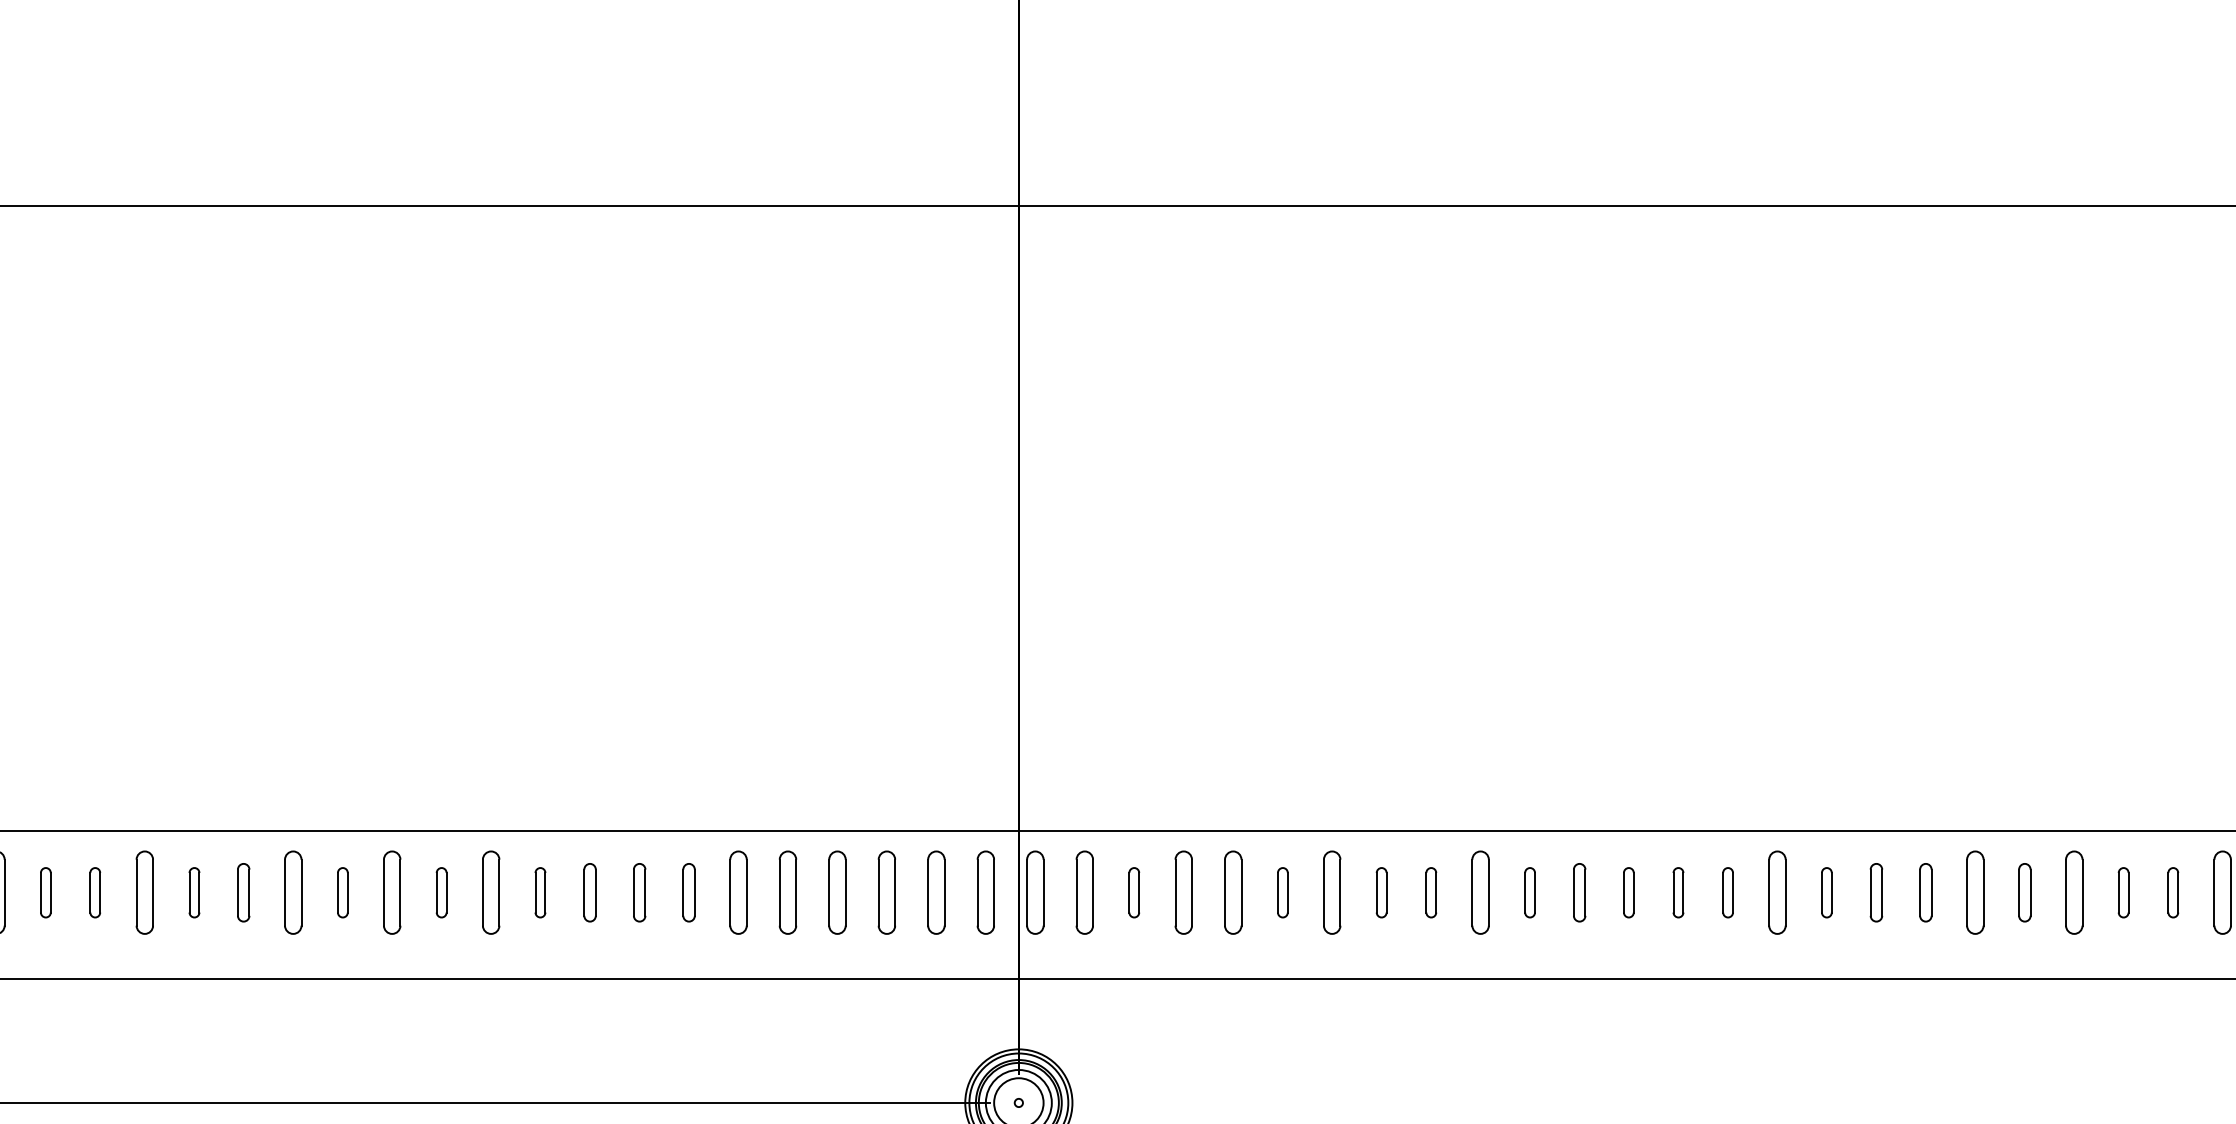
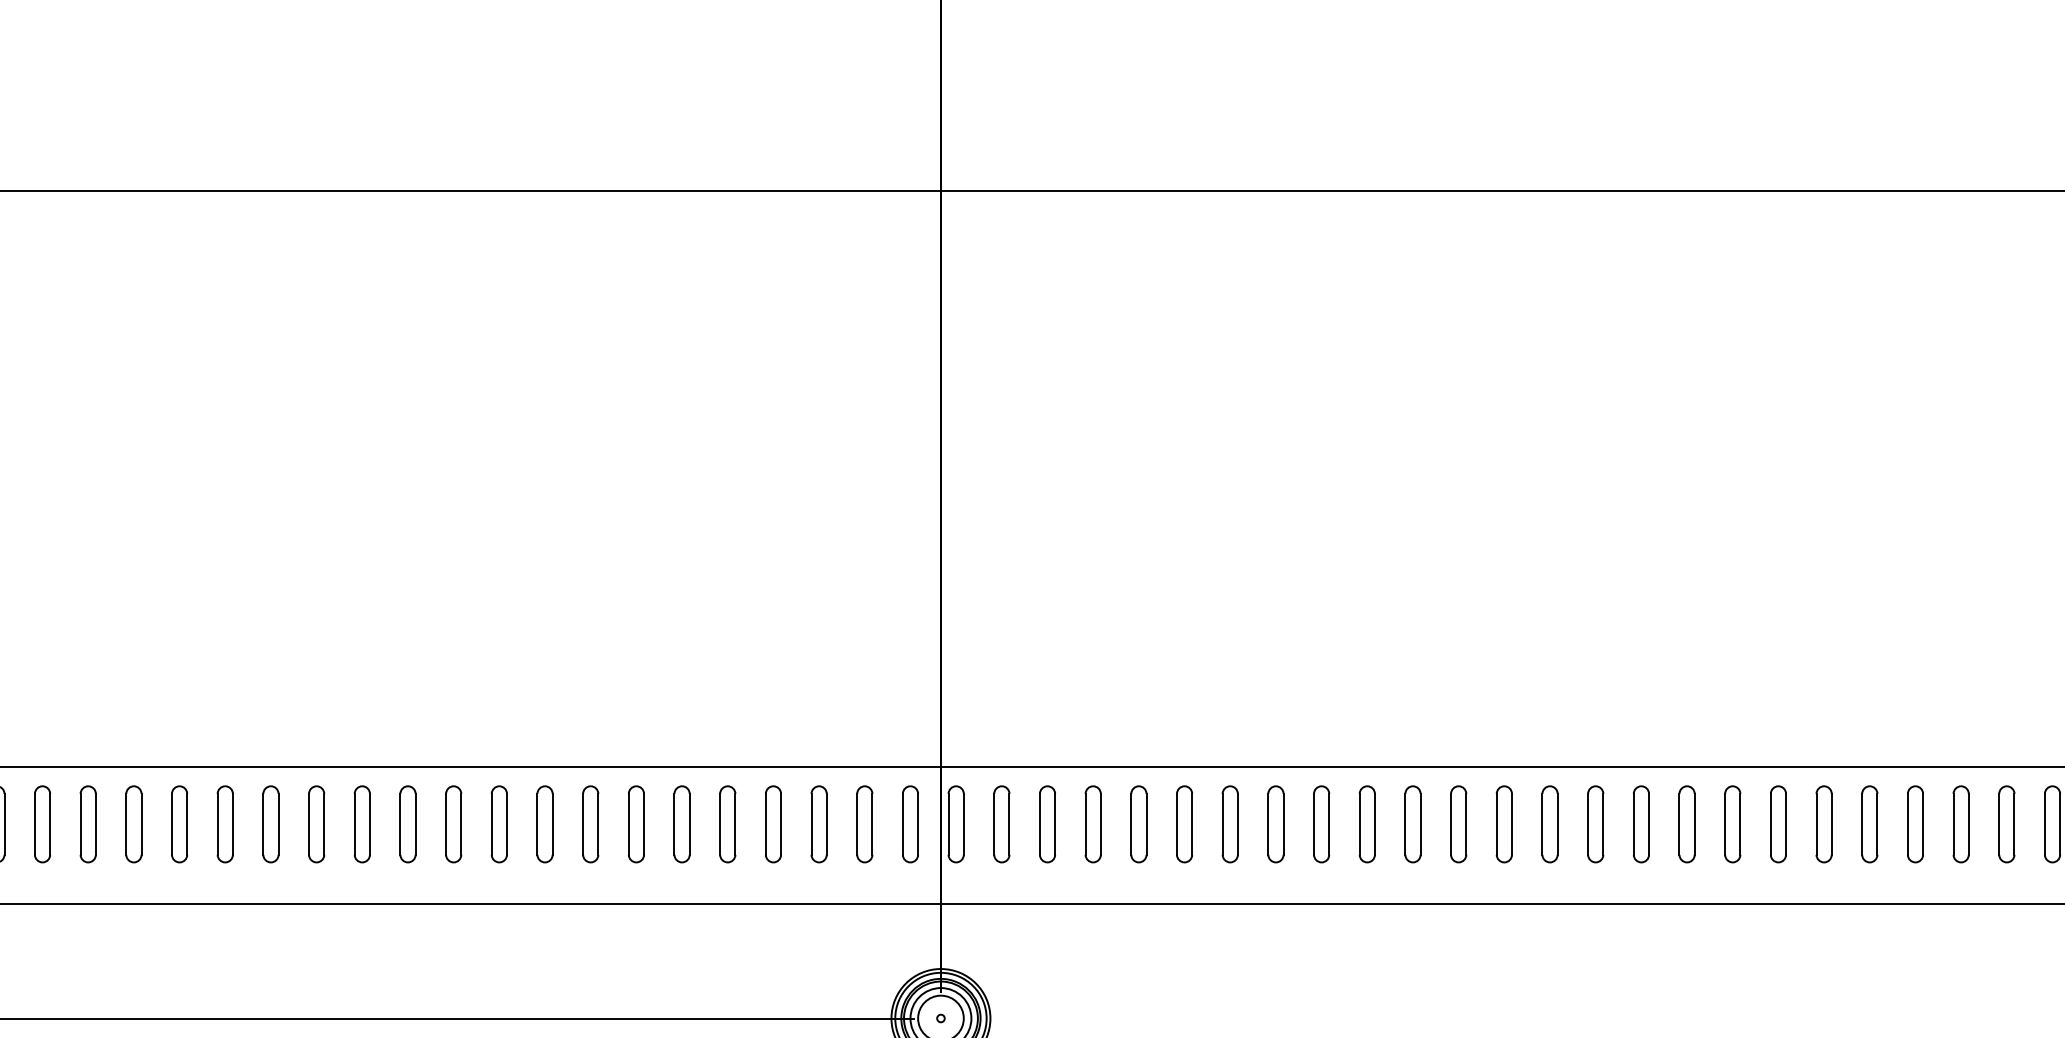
part: (45, 892) -> (42, 824), size x1.67
part: (94, 892) -> (87, 824), size x1.67
part: (194, 892) -> (179, 824), size x1.67
part: (242, 892) -> (224, 824), size x1.43
part: (342, 892) -> (316, 824), size x1.67
part: (441, 892) -> (407, 824), size x1.67
part: (539, 892) -> (498, 824), size x1.67
part: (589, 892) -> (544, 824), size x1.43
part: (639, 892) -> (590, 824), size x1.43
part: (689, 892) -> (636, 824), size x1.43
part: (1134, 892) -> (1047, 824), size x1.67
part: (1282, 892) -> (1184, 824), size x1.67
part: (1381, 892) -> (1275, 824), size x1.67
part: (1430, 892) -> (1321, 824), size x1.67
part: (1529, 892) -> (1412, 824), size x1.67
part: (1579, 892) -> (1458, 824), size x1.43
part: (1628, 892) -> (1503, 824), size x1.67
part: (1677, 892) -> (1549, 824), size x1.67
part: (1727, 892) -> (1595, 824), size x1.67
part: (1826, 892) -> (1686, 824), size x1.67
part: (1876, 892) -> (1732, 824), size x1.43
part: (1925, 892) -> (1778, 824), size x1.43
part: (2024, 892) -> (1869, 824), size x1.43
part: (2123, 892) -> (1960, 824), size x1.67
part: (2172, 892) -> (2006, 824), size x1.67

